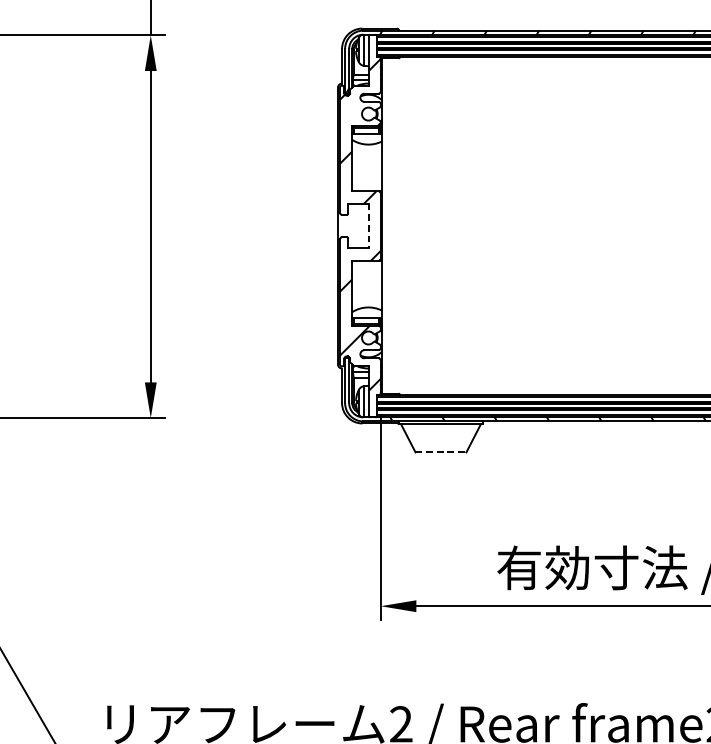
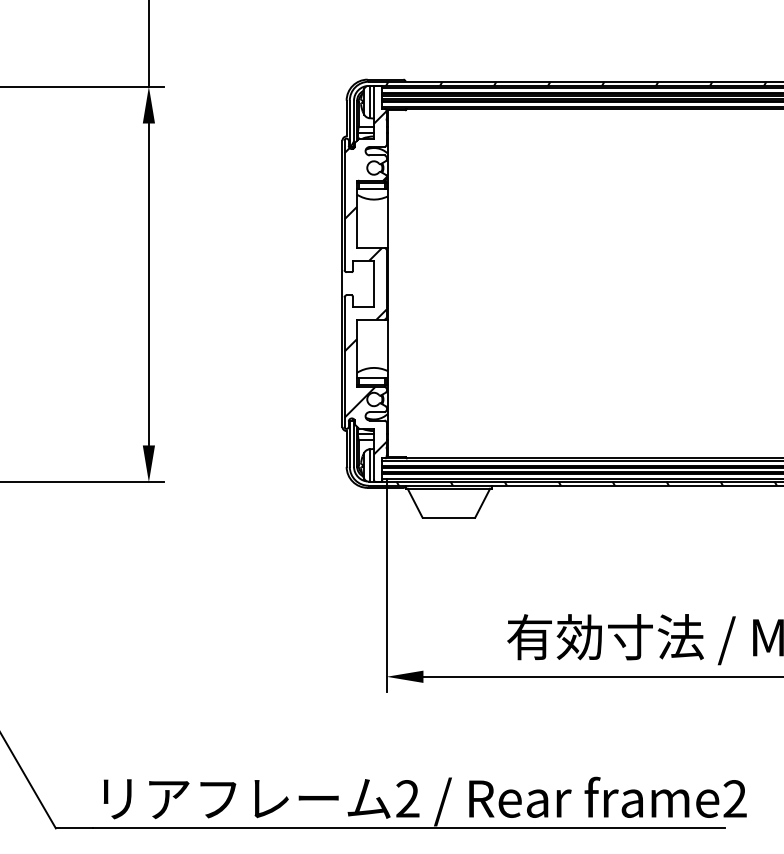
line: (369, 226) -> (374, 284), dashed -> solid
line: (441, 452) -> (449, 517), dashed -> solid

